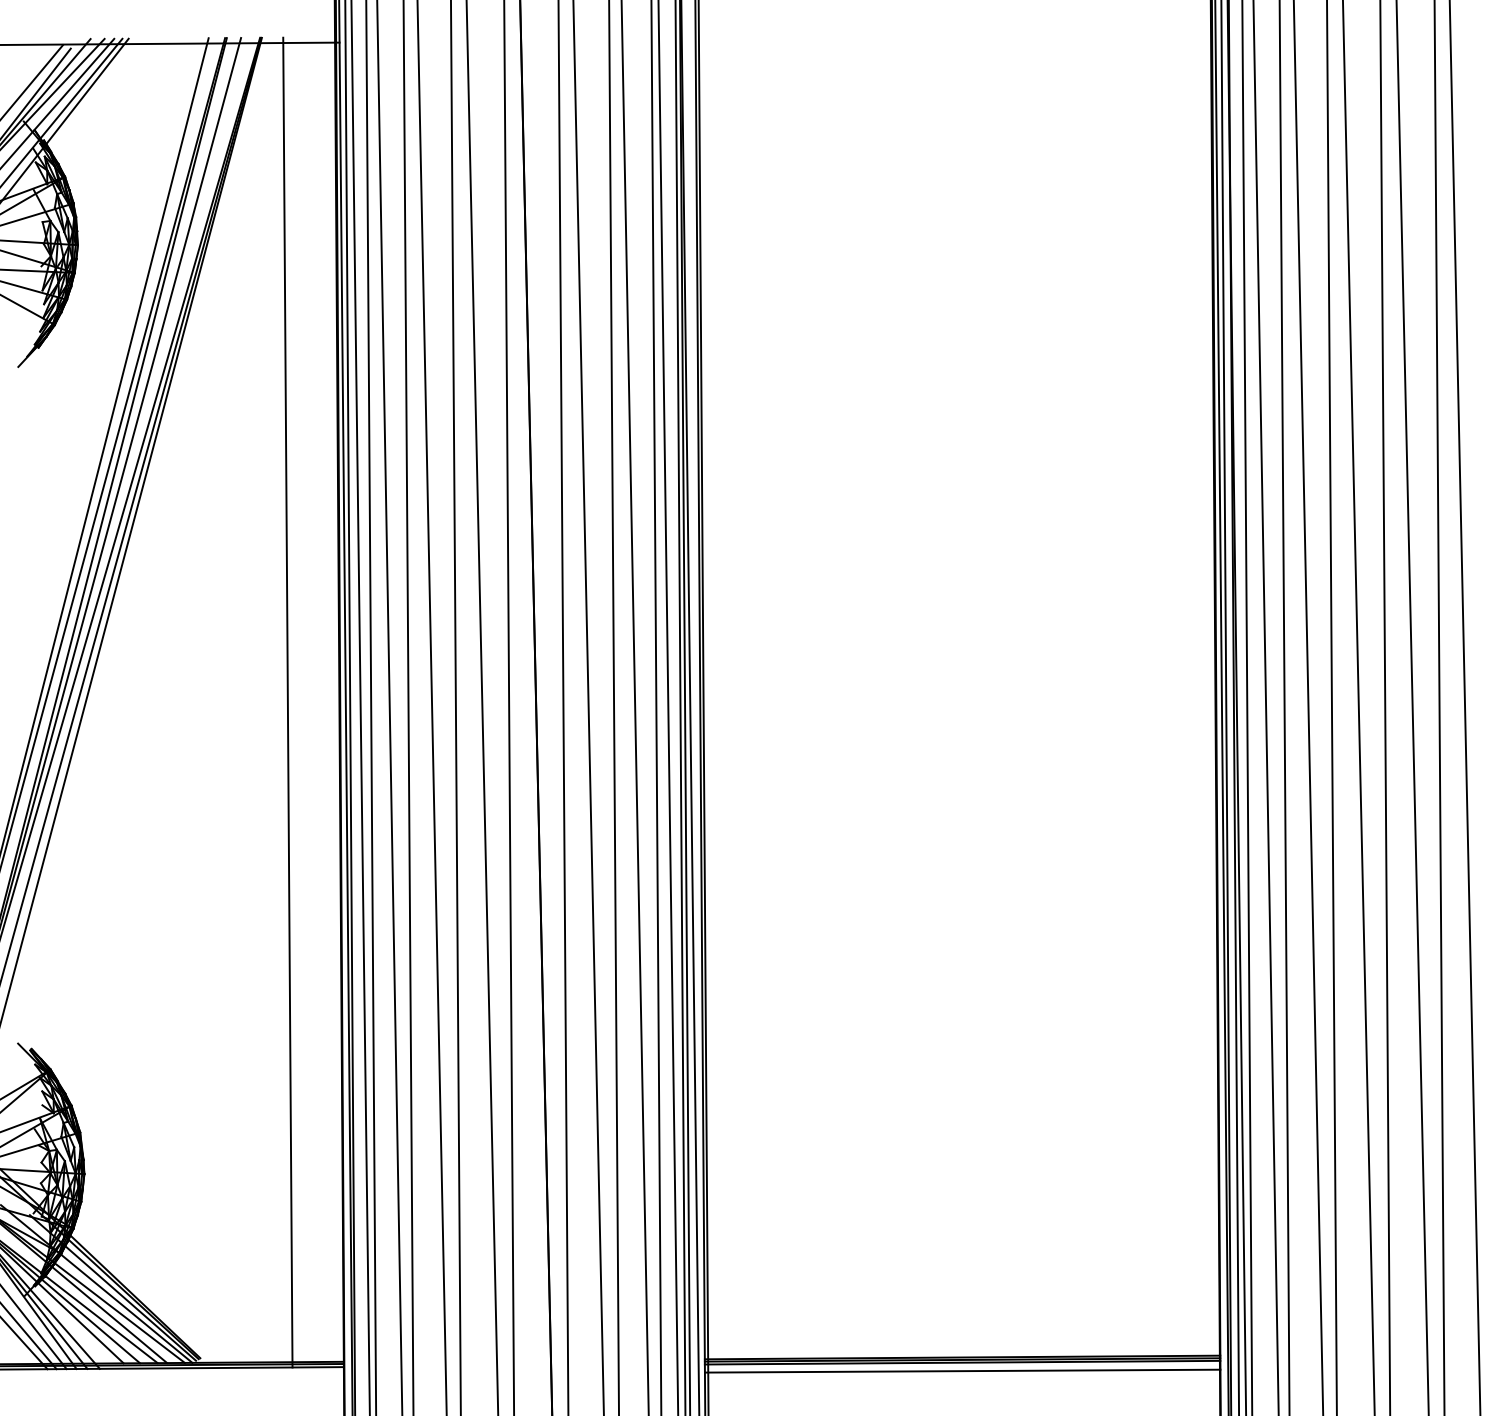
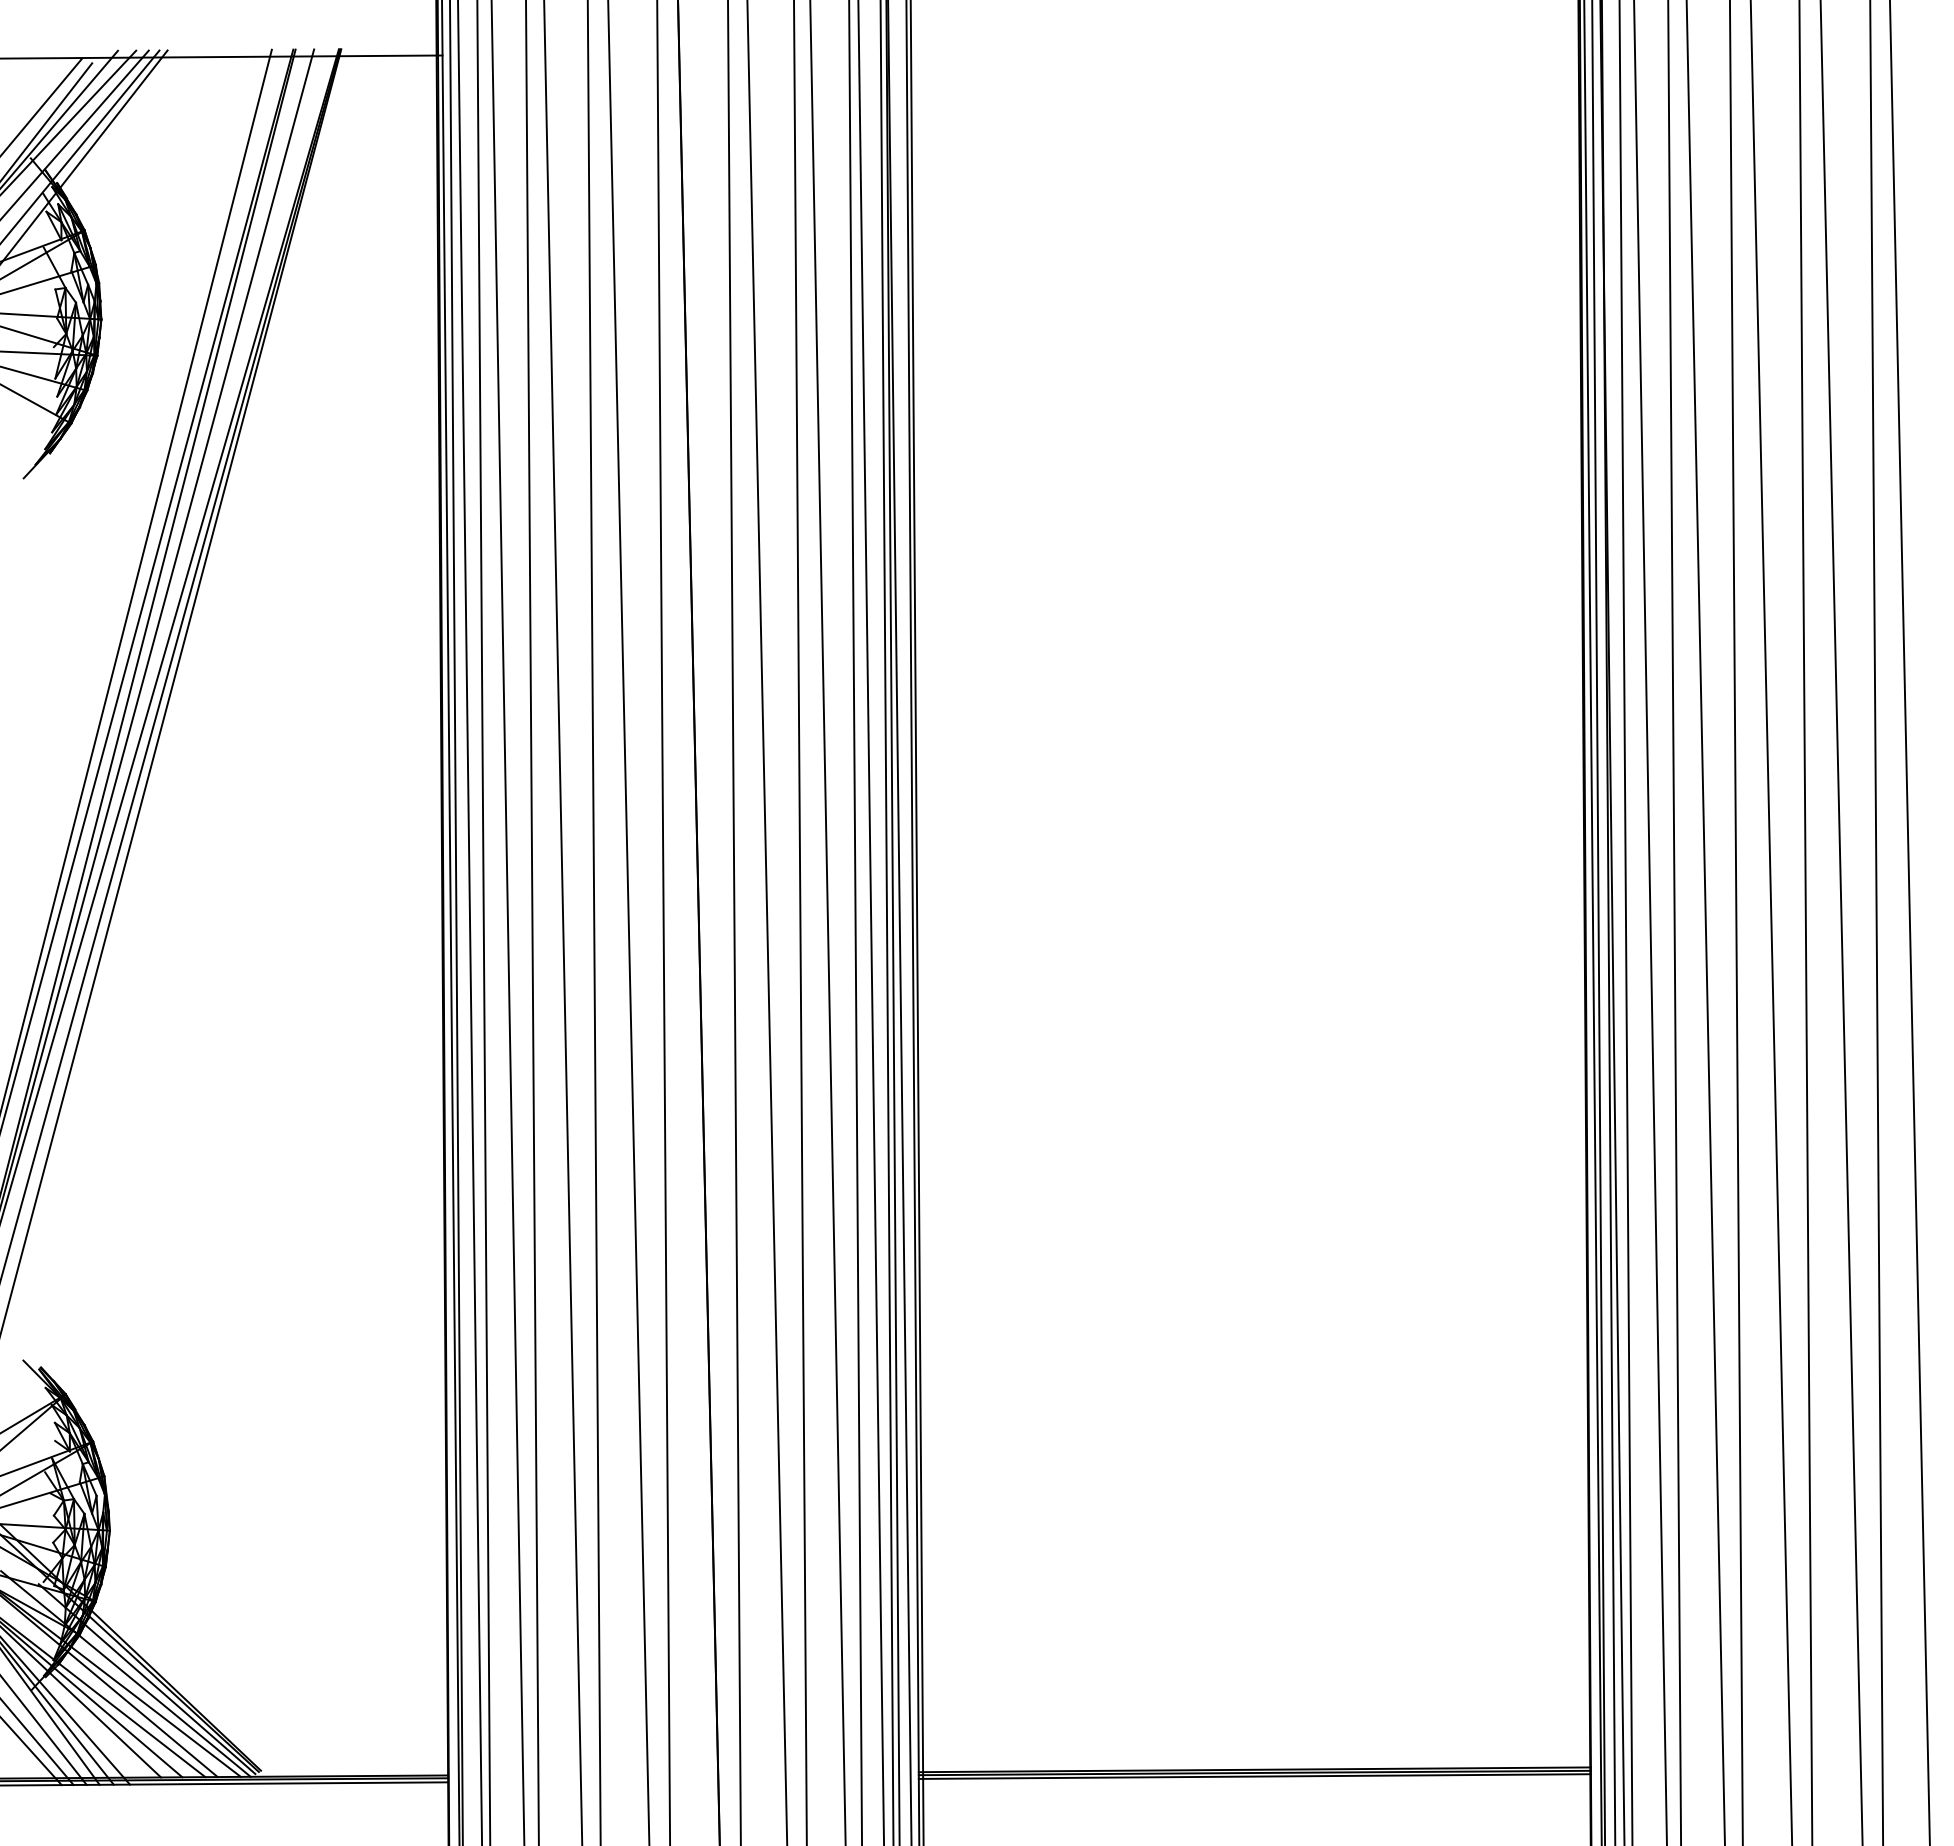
line: (288, 702) -> (375, 915), removed
line: (962, 1371) -> (1254, 1787), removed

